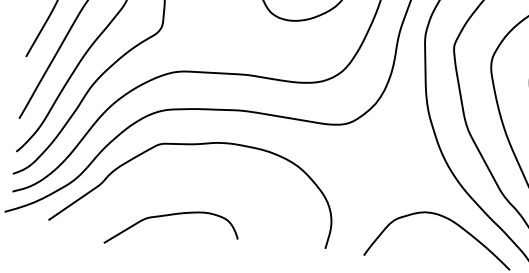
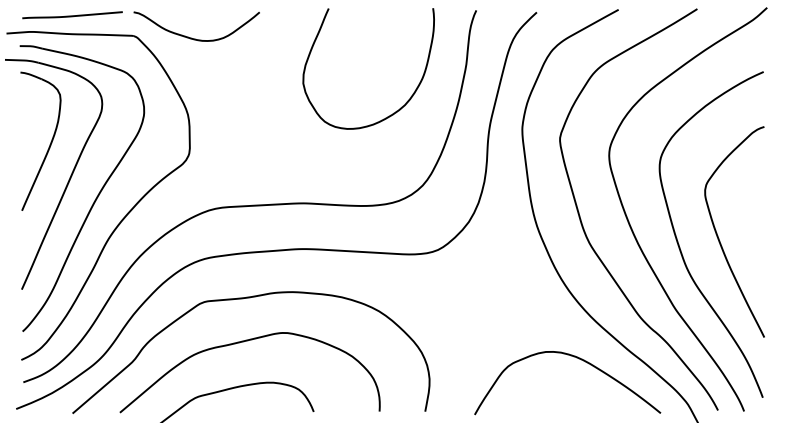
curve: (188, 179) -> (243, 342), added

